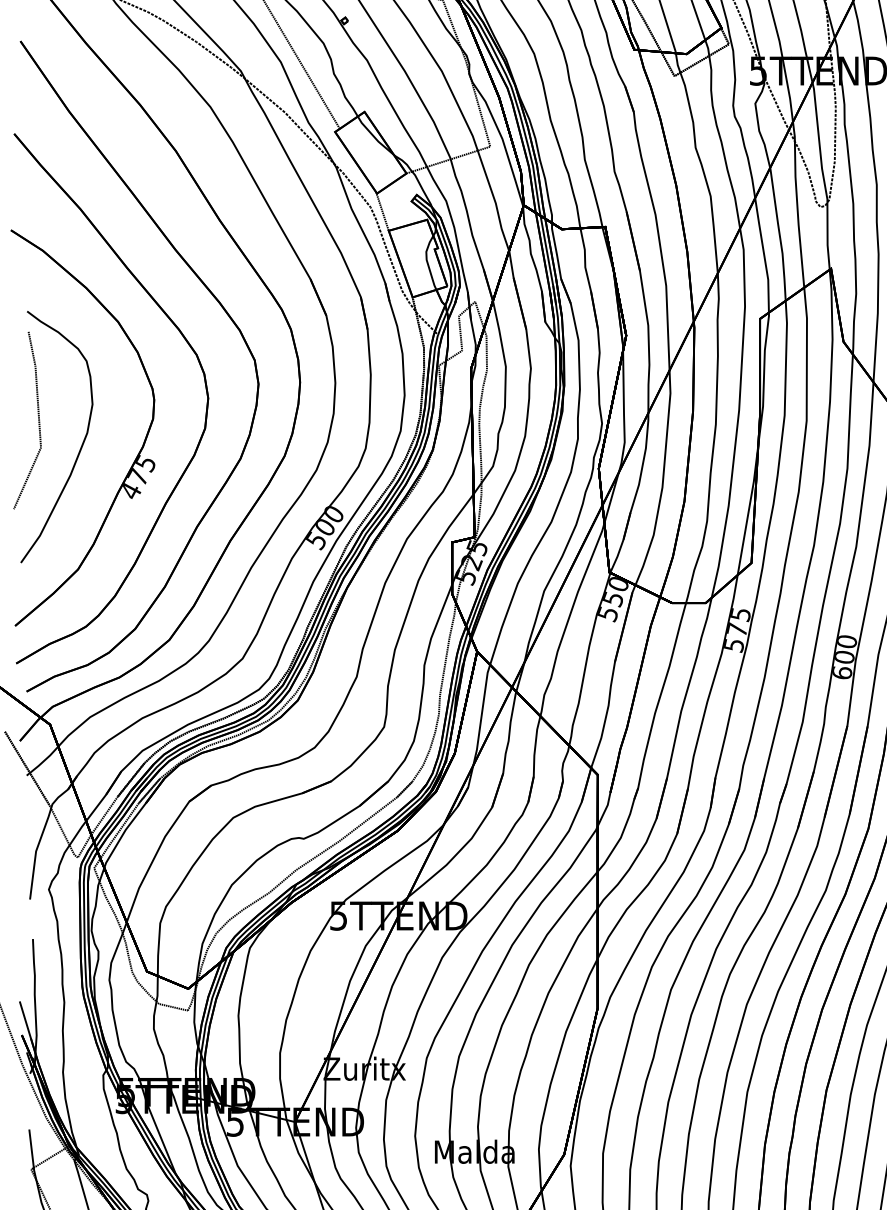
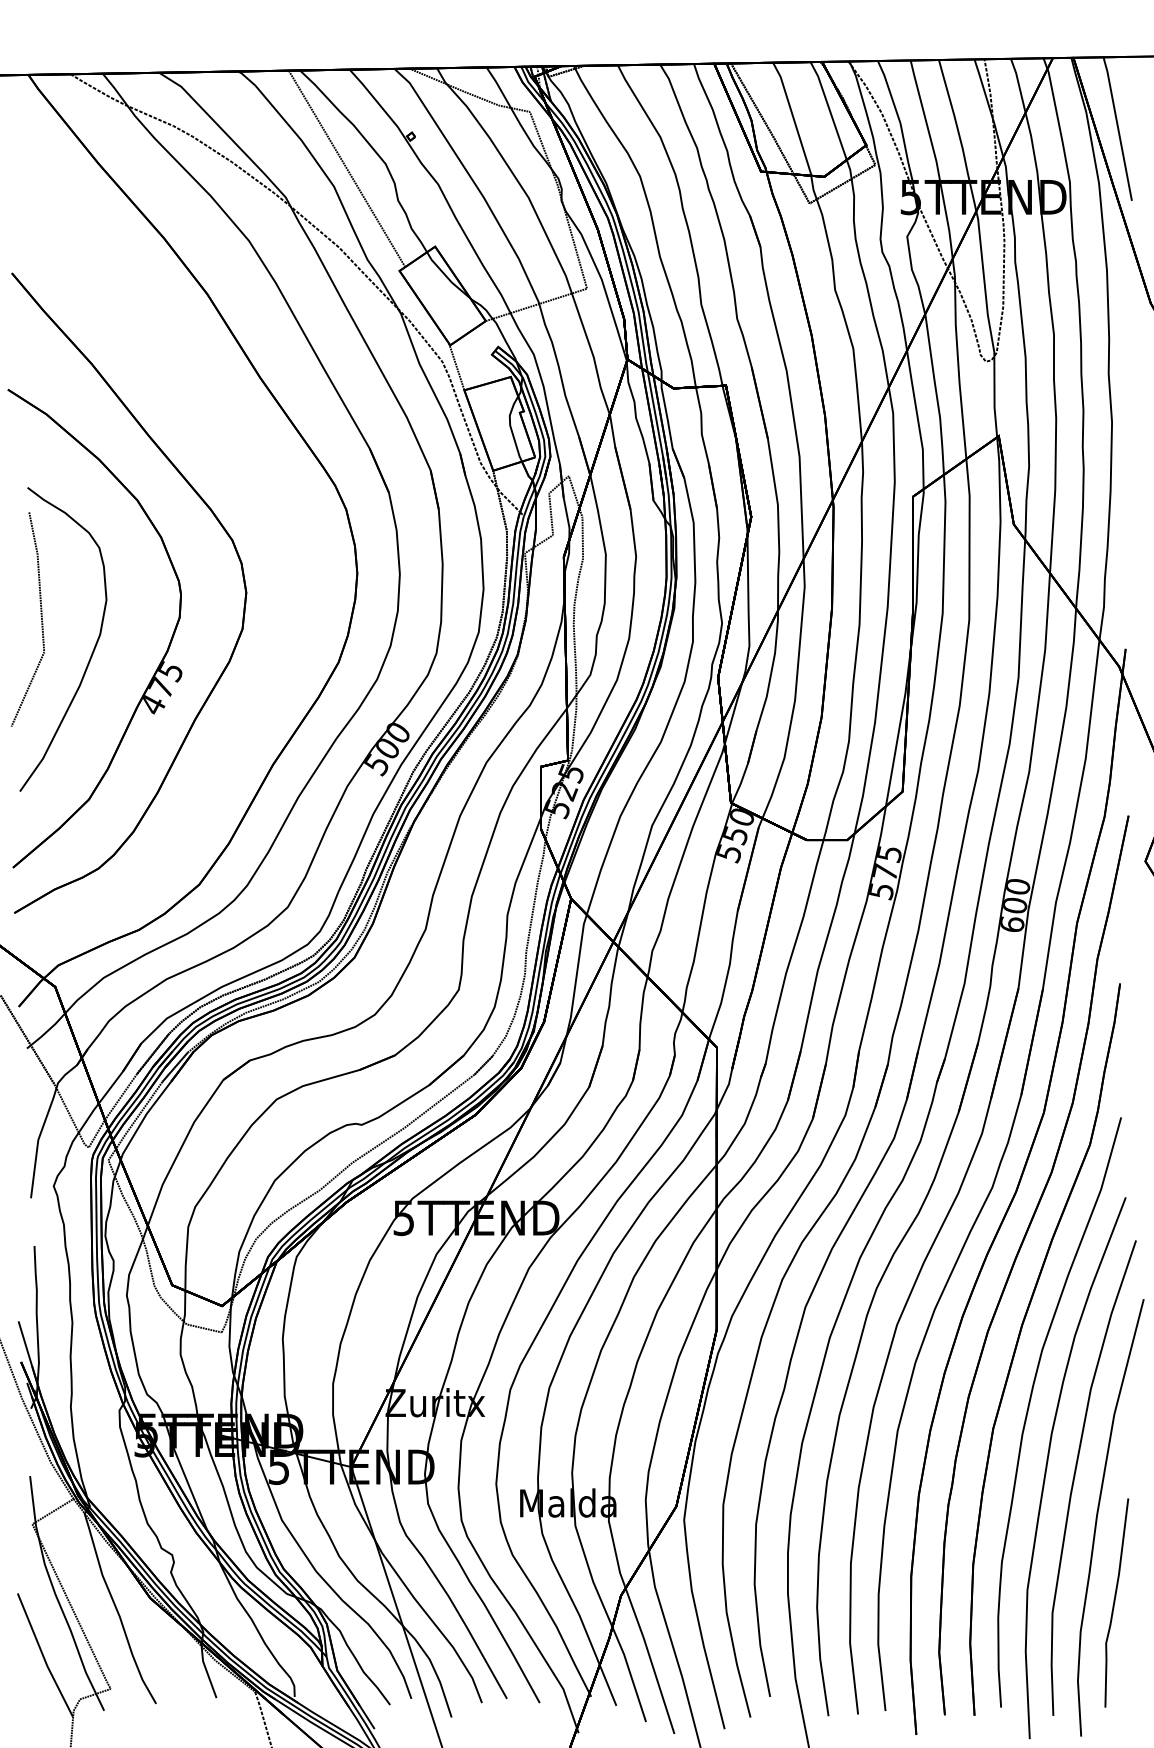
part: (220, 306) -> (261, 481), removed

